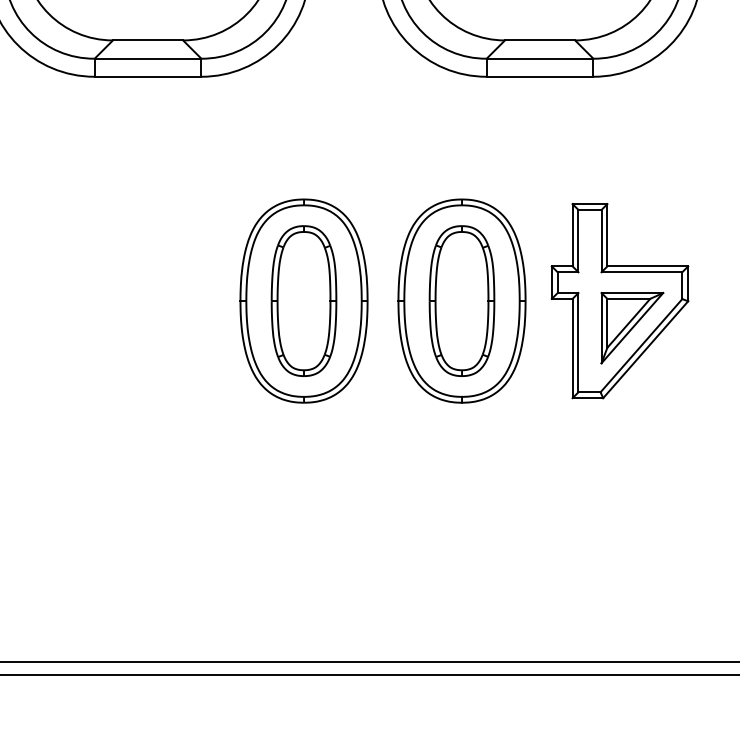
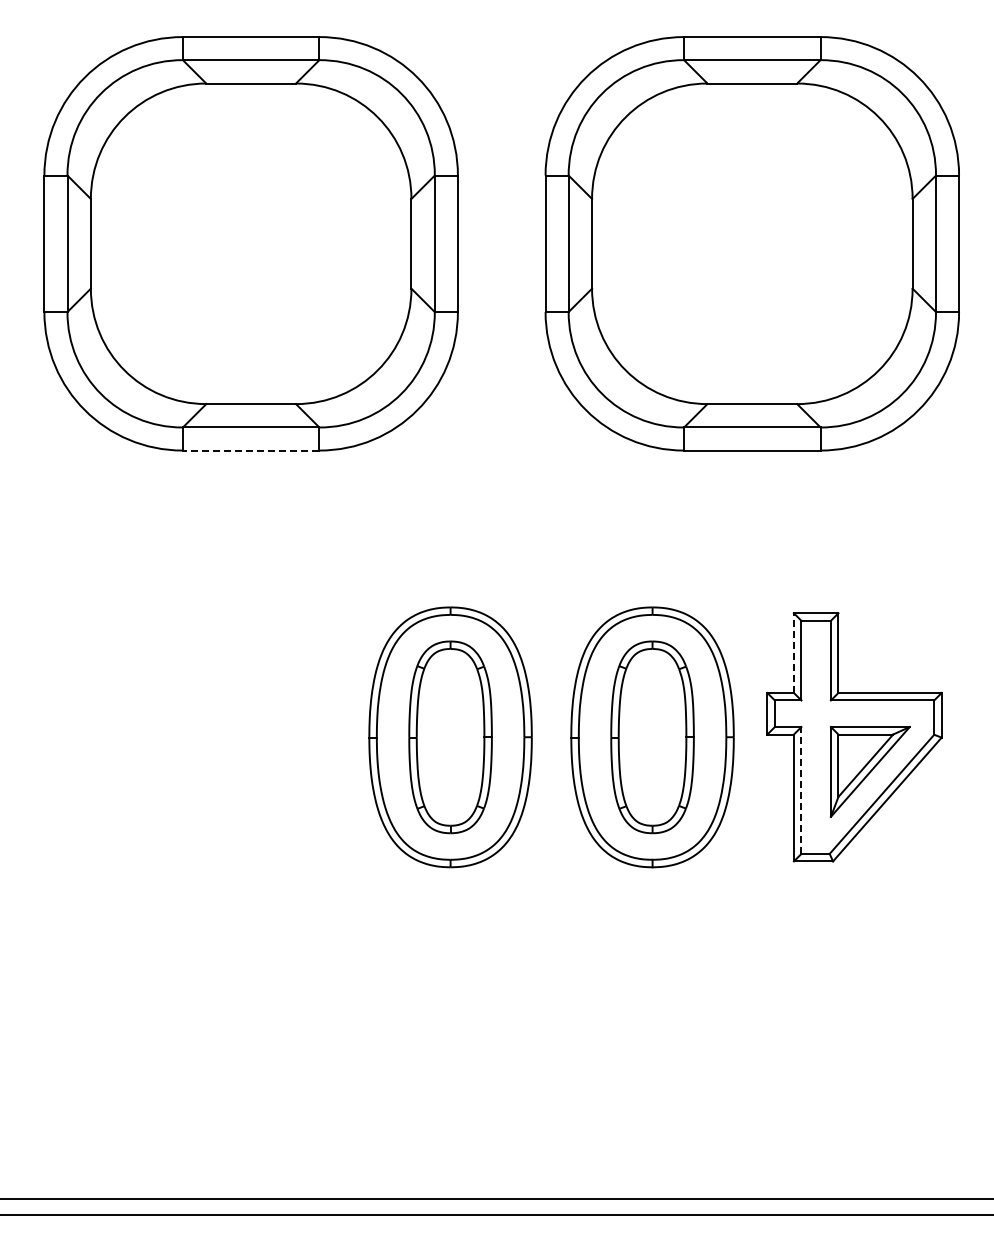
line: (147, 76) -> (250, 450), solid -> dashed
line: (572, 235) -> (793, 653), solid -> dashed
line: (578, 341) -> (801, 789), solid -> dashed

